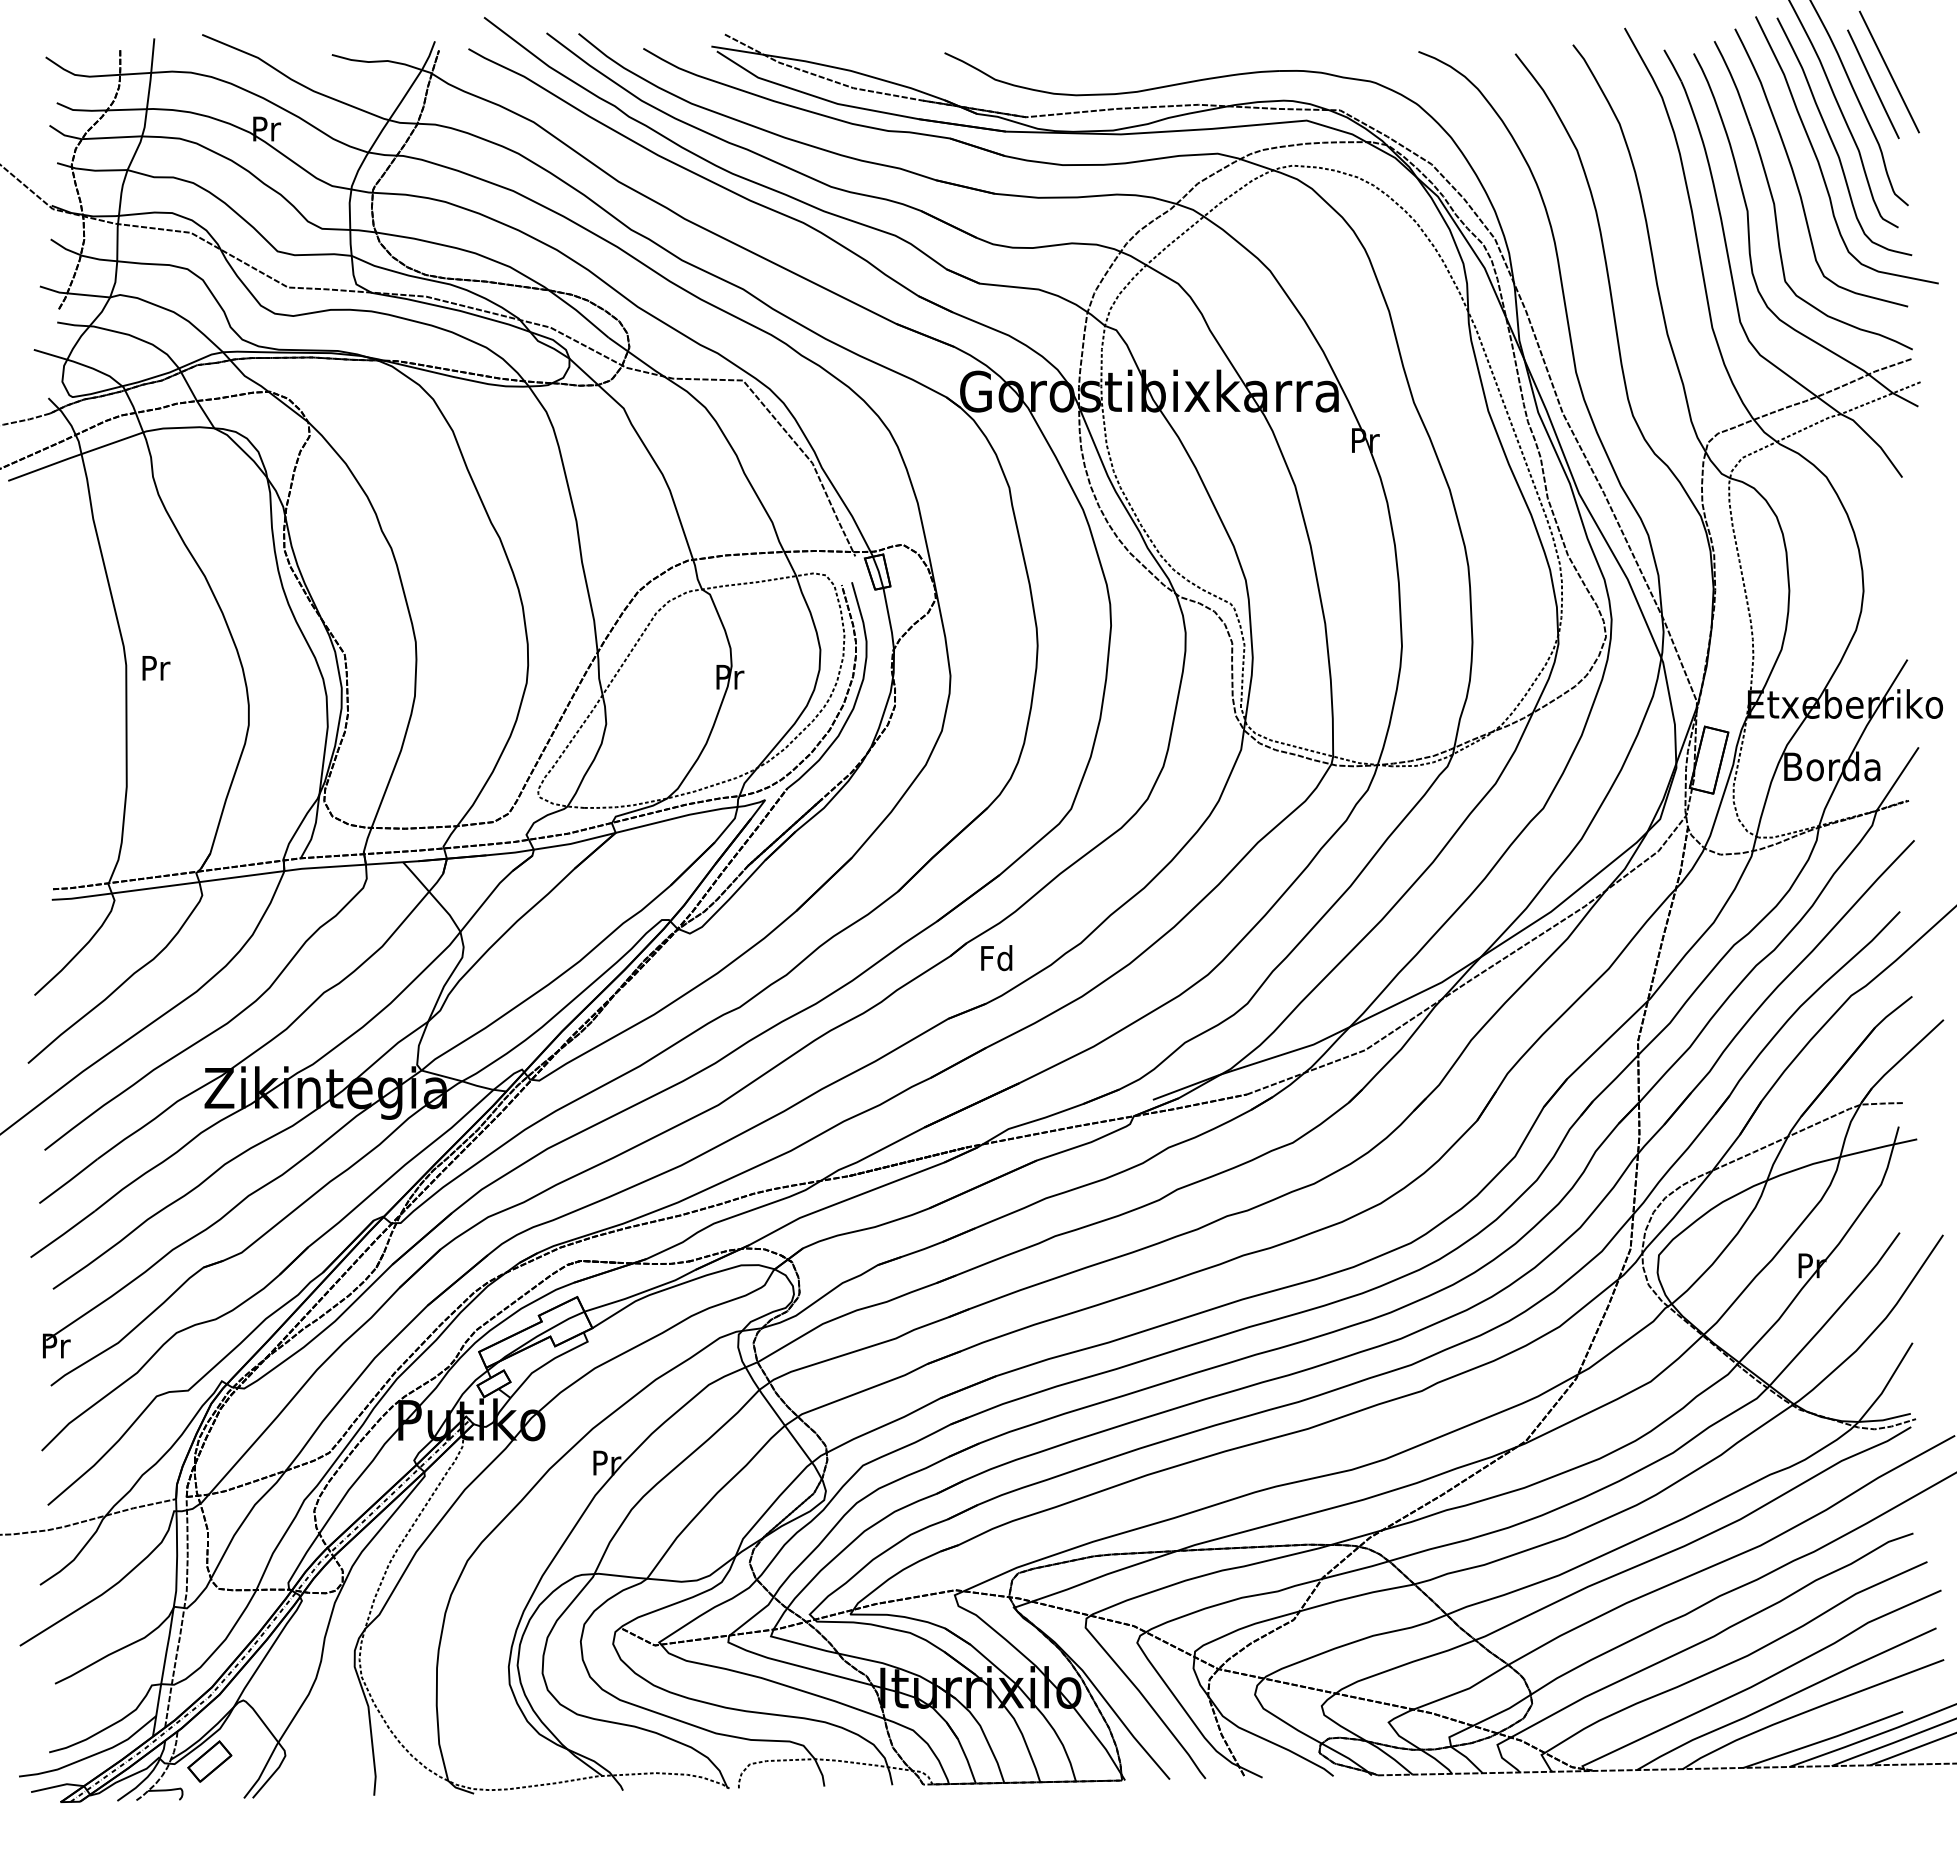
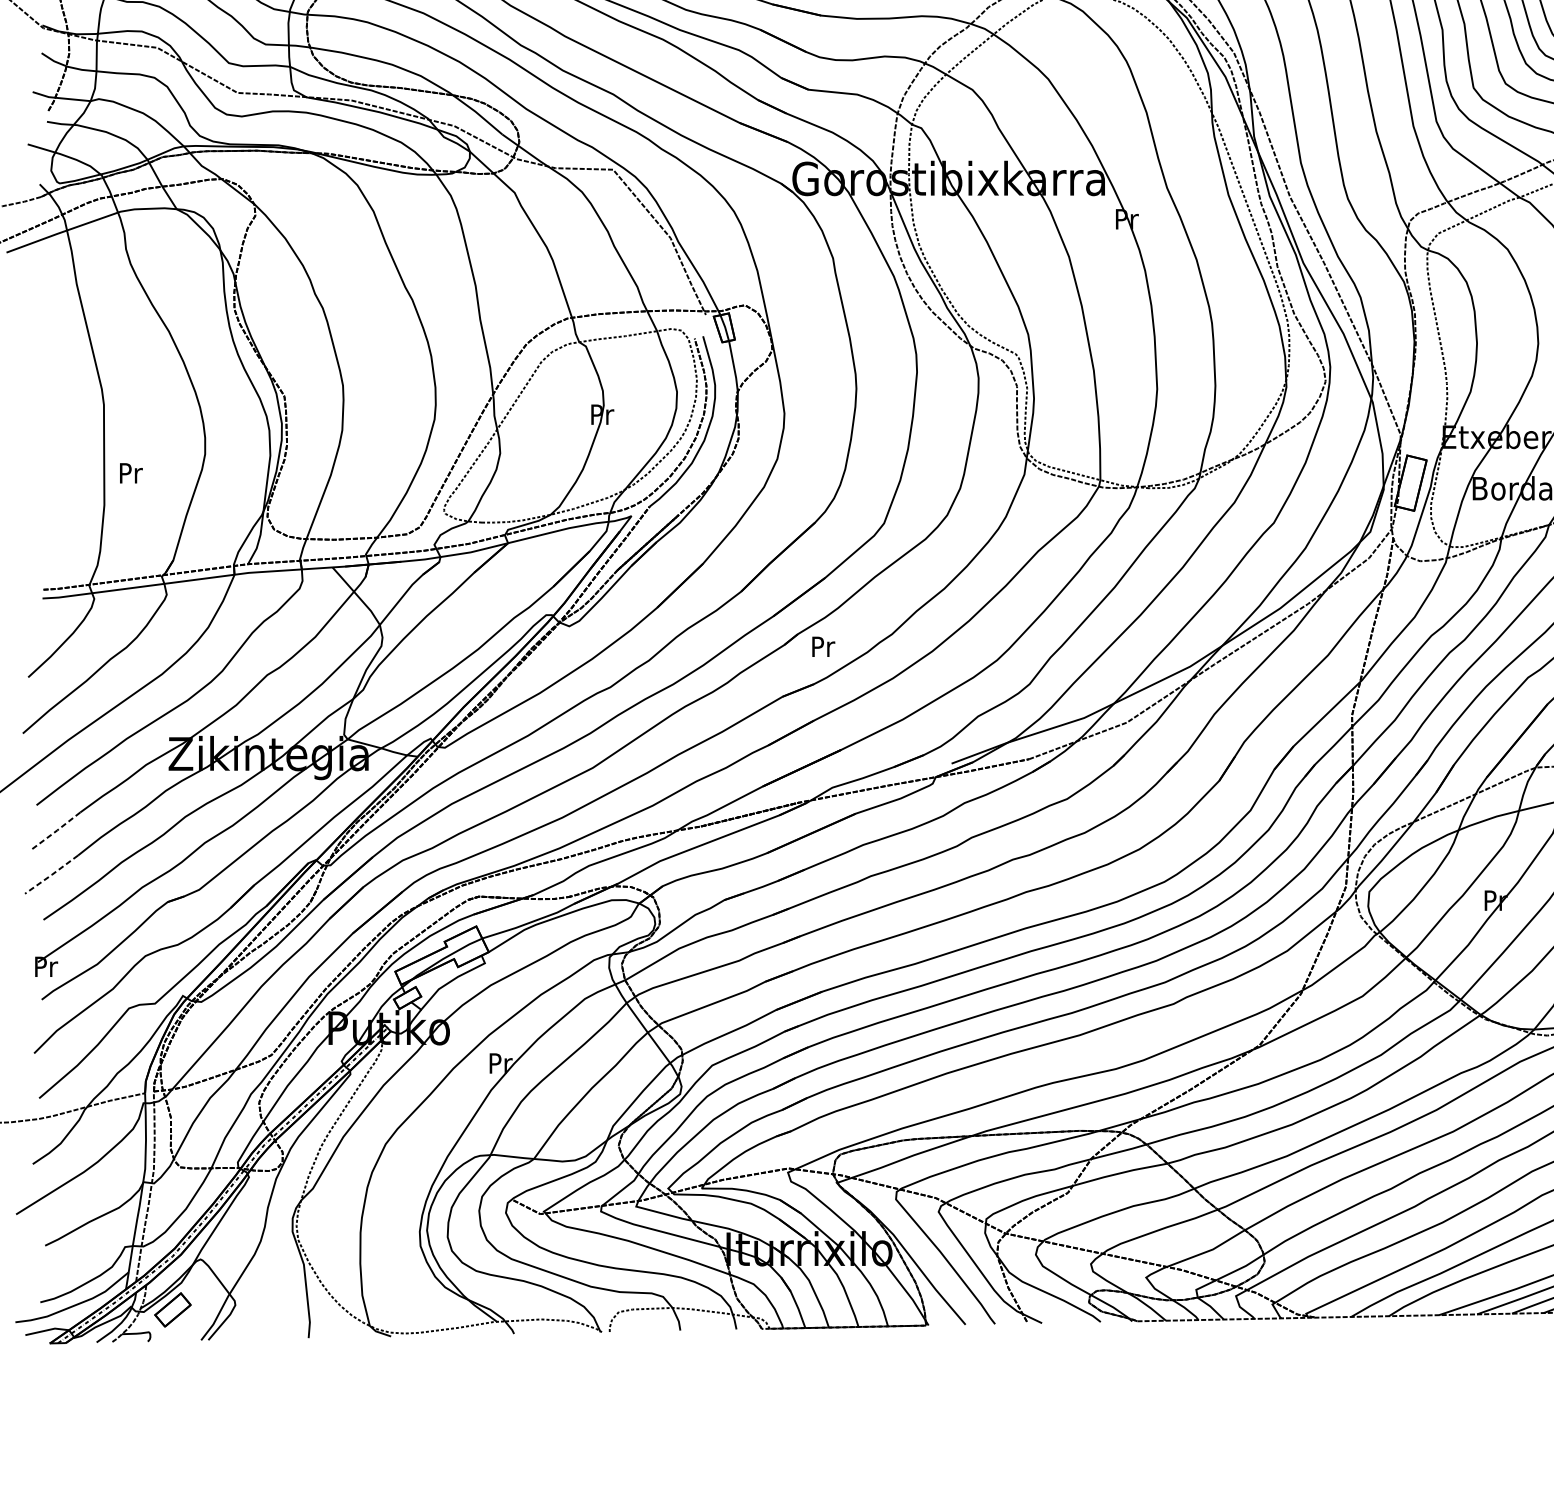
text: (156, 668) -> (131, 473), moved
text: (996, 958) -> (822, 646), Fd -> Pr
line: (68, 1181) -> (56, 831), solid -> dashed
line: (63, 1234) -> (52, 874), solid -> dashed

